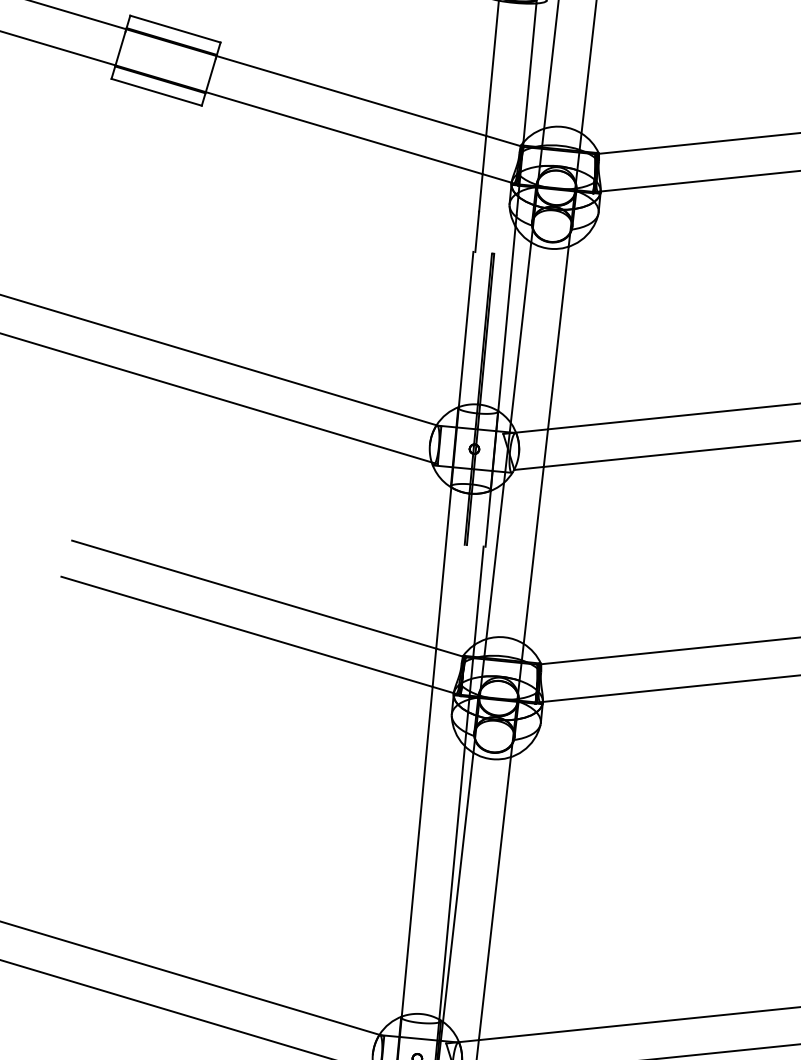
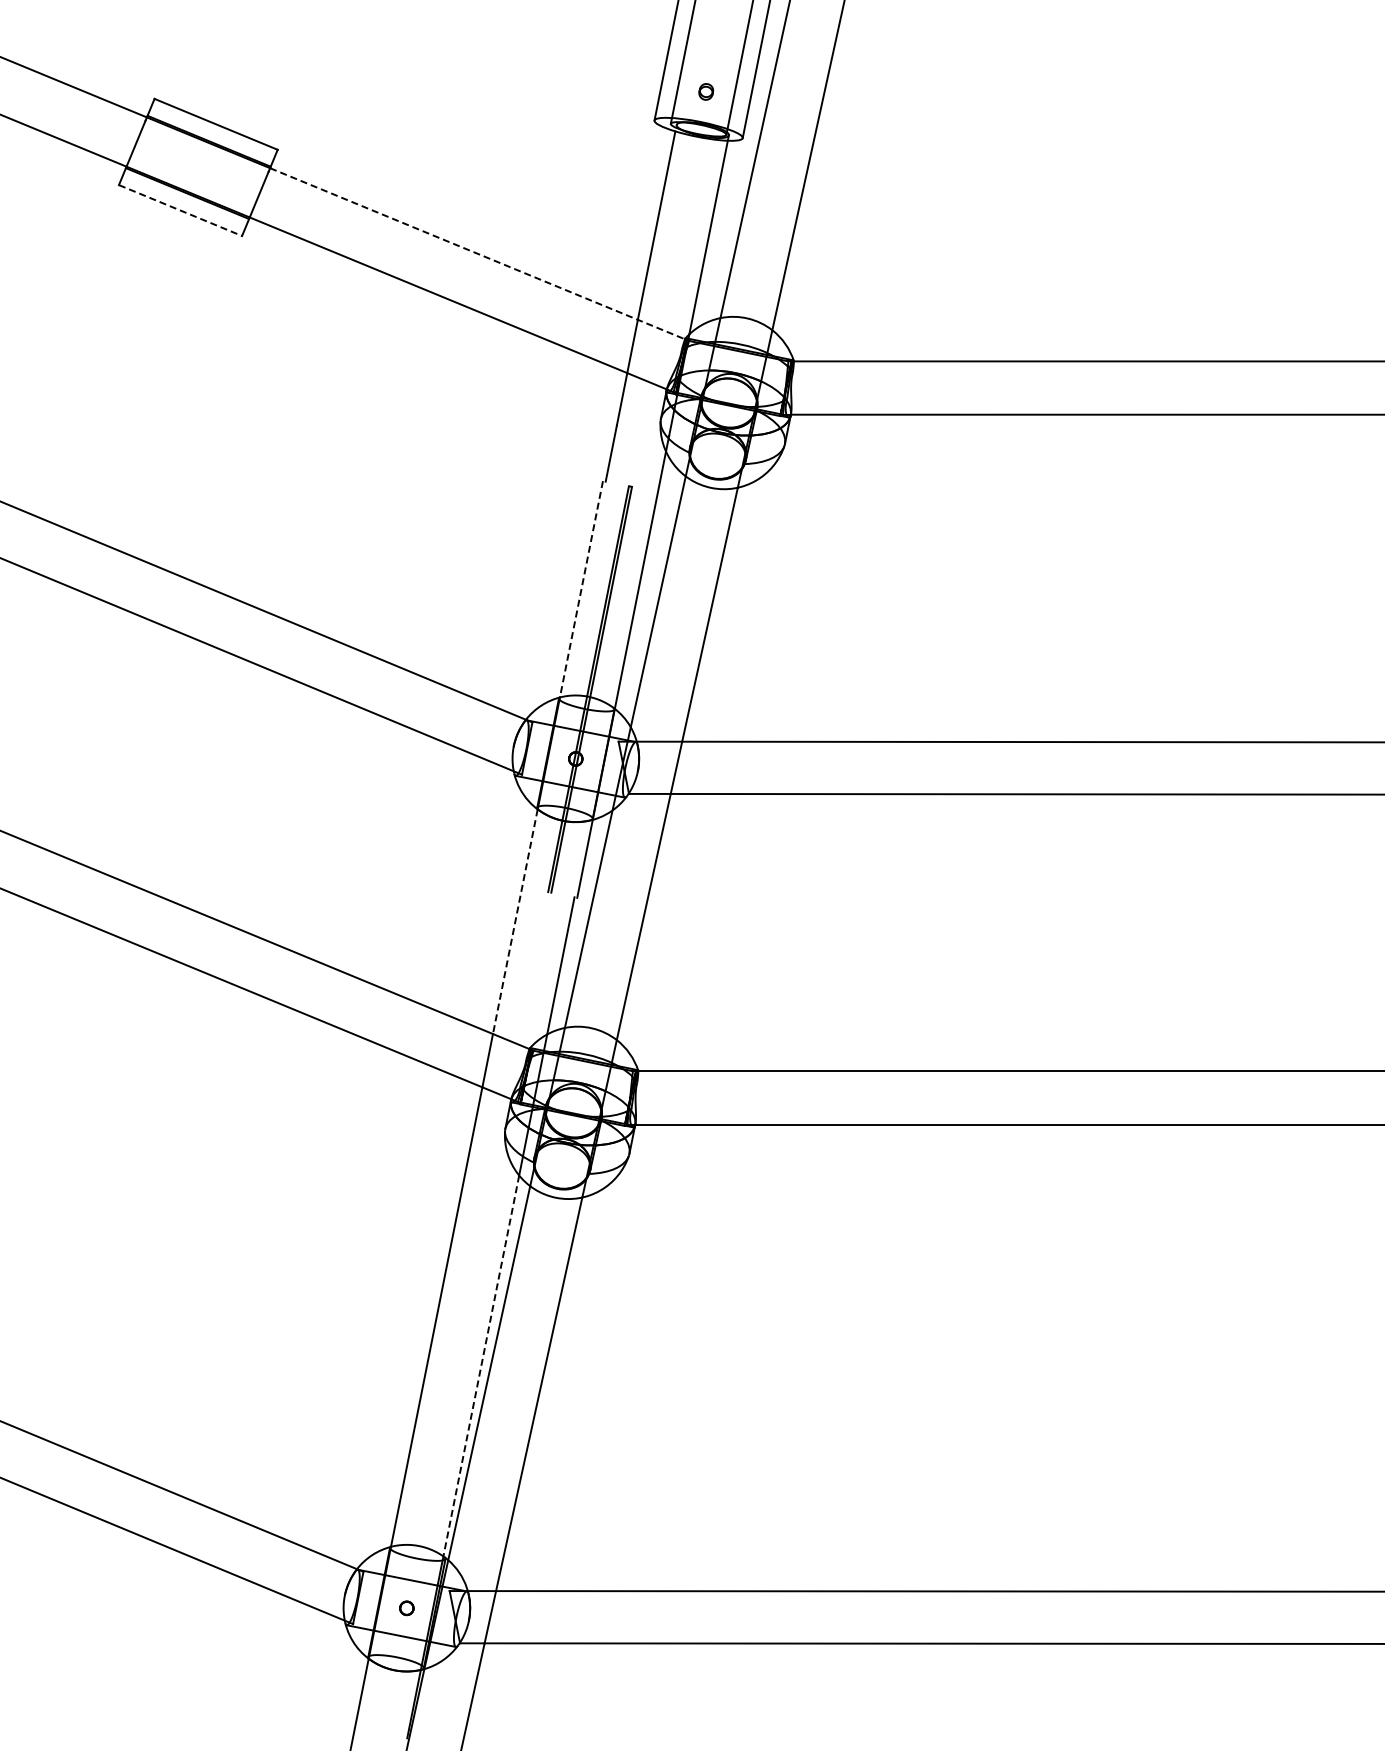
line: (156, 92) -> (180, 210), solid -> dashed
line: (369, 100) -> (478, 253), solid -> dashed
line: (466, 329) -> (581, 589), solid -> dashed
line: (443, 567) -> (515, 921), solid -> dashed
line: (452, 883) -> (481, 1366), solid -> dashed

